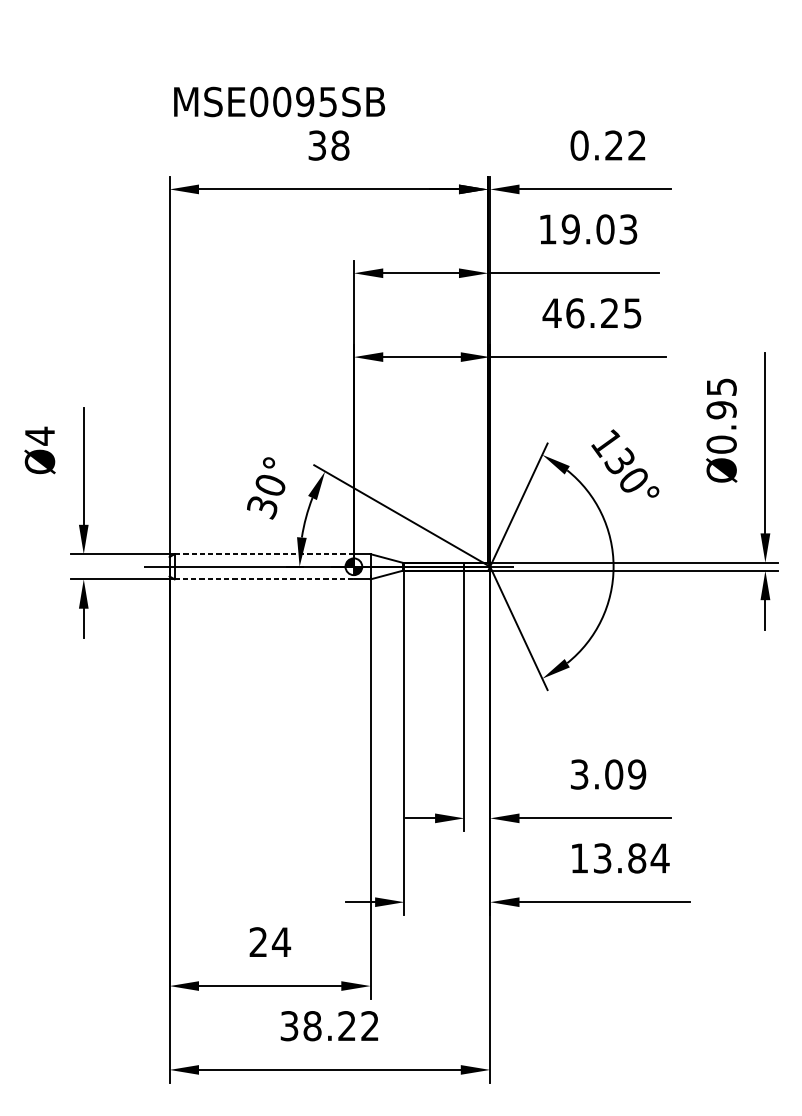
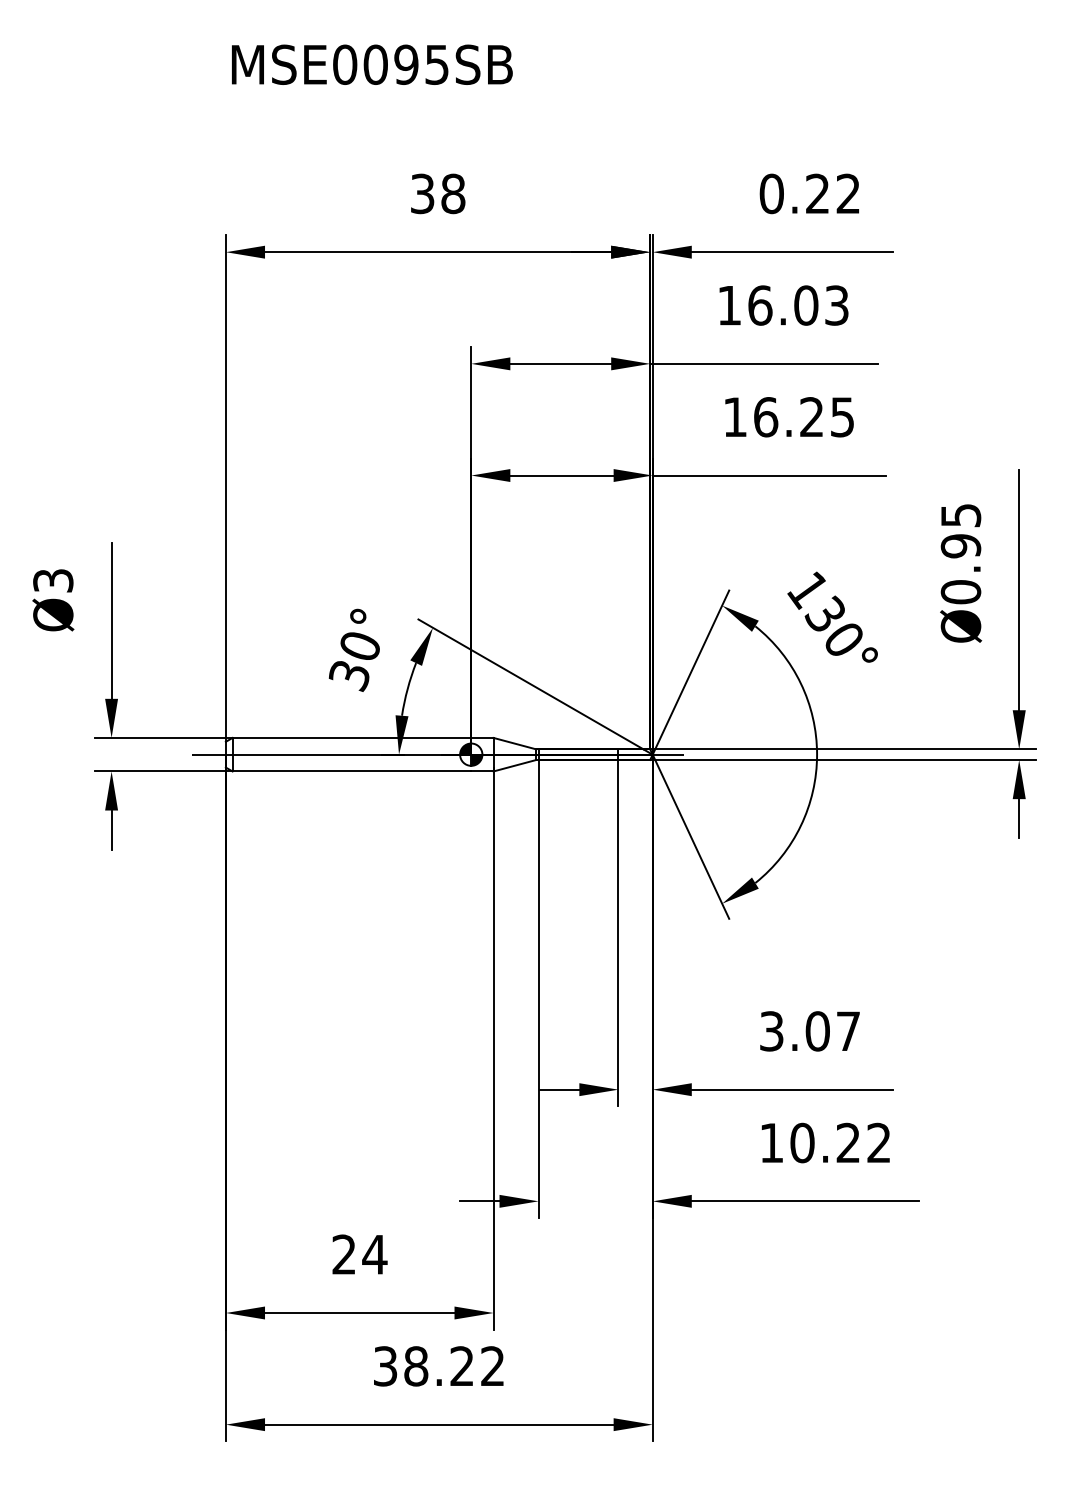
text: (279, 101) -> (372, 64), moved
text: (571, 229) -> (760, 305), 19.03 -> 16.03
text: (551, 312) -> (734, 416), 46.25 -> 16.25
text: (40, 435) -> (53, 580), Ø4 -> Ø3
line: (263, 553) -> (351, 737), dashed -> solid
line: (264, 579) -> (352, 771), dashed -> solid
text: (637, 774) -> (848, 1031), 3.09 -> 3.07
text: (631, 858) -> (840, 1142), 13.84 -> 10.22

